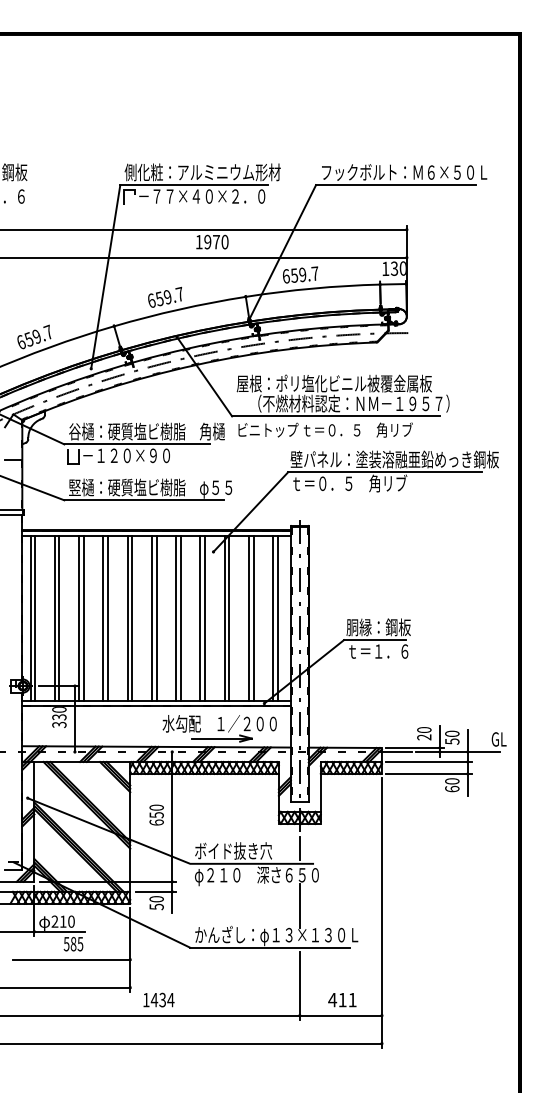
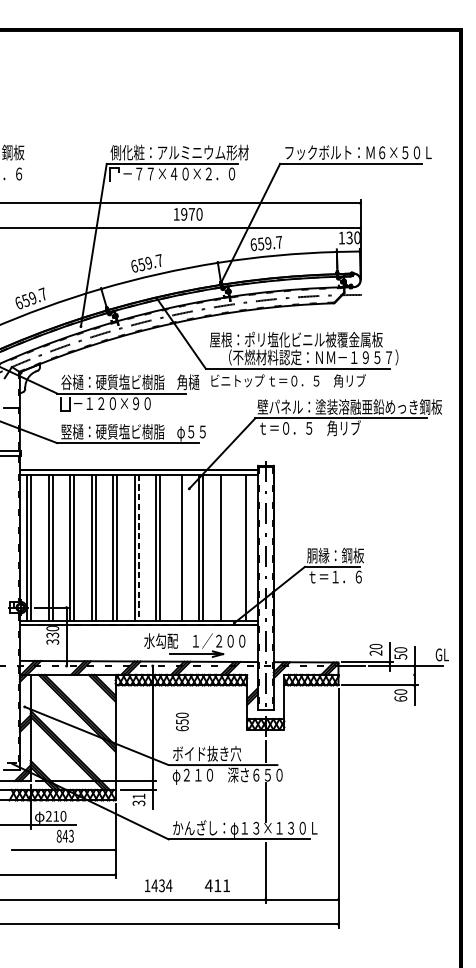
line: (200, 617) -> (177, 546), removed
line: (253, 617) -> (224, 546), removed
line: (273, 617) -> (242, 546), removed
line: (156, 618) -> (138, 547), solid -> dashed
line: (428, 761) -> (379, 674), removed
text: (156, 814) -> (182, 721), moved
text: (156, 902) -> (138, 799), 50 -> 31
text: (73, 943) -> (65, 835), 585 -> 843
text: (158, 999) -> (158, 885), moved
text: (342, 1000) -> (217, 886), moved

